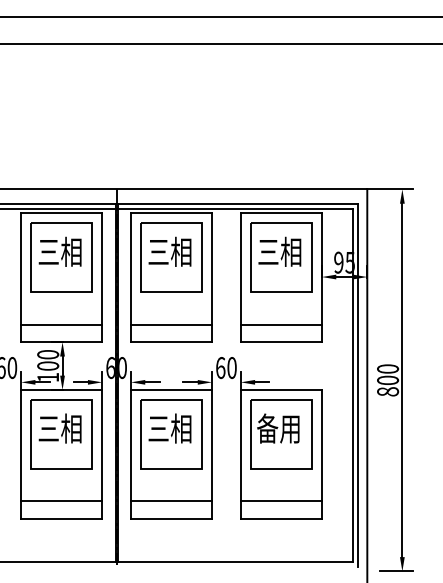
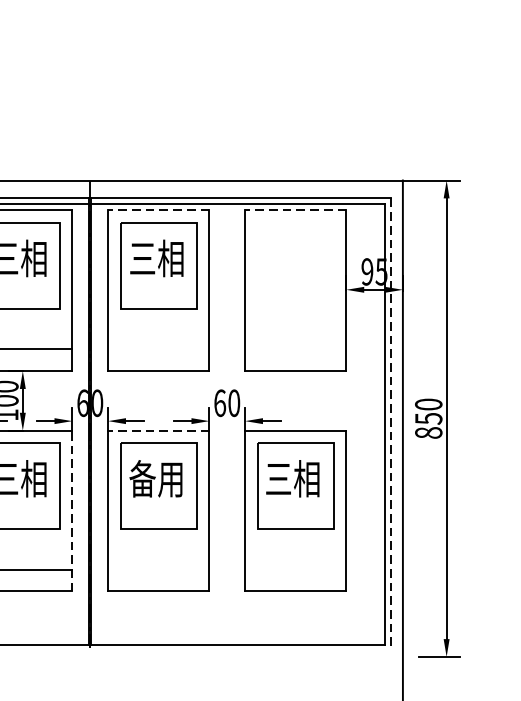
line: (171, 213) -> (158, 210), solid -> dashed
line: (281, 213) -> (295, 210), solid -> dashed
part: (281, 257) -> (295, 265), removed
line: (171, 324) -> (158, 349), removed
line: (280, 324) -> (294, 349), removed
text: (387, 380) -> (428, 418), 800 -> 850
line: (357, 385) -> (390, 425), solid -> dashed
line: (171, 389) -> (158, 430), solid -> dashed
text: (169, 428) -> (156, 478), 三相 -> 备用
text: (278, 428) -> (292, 478), 备用 -> 三相
line: (102, 453) -> (72, 509), solid -> dashed
line: (171, 501) -> (158, 569), removed
line: (280, 501) -> (294, 569), removed

